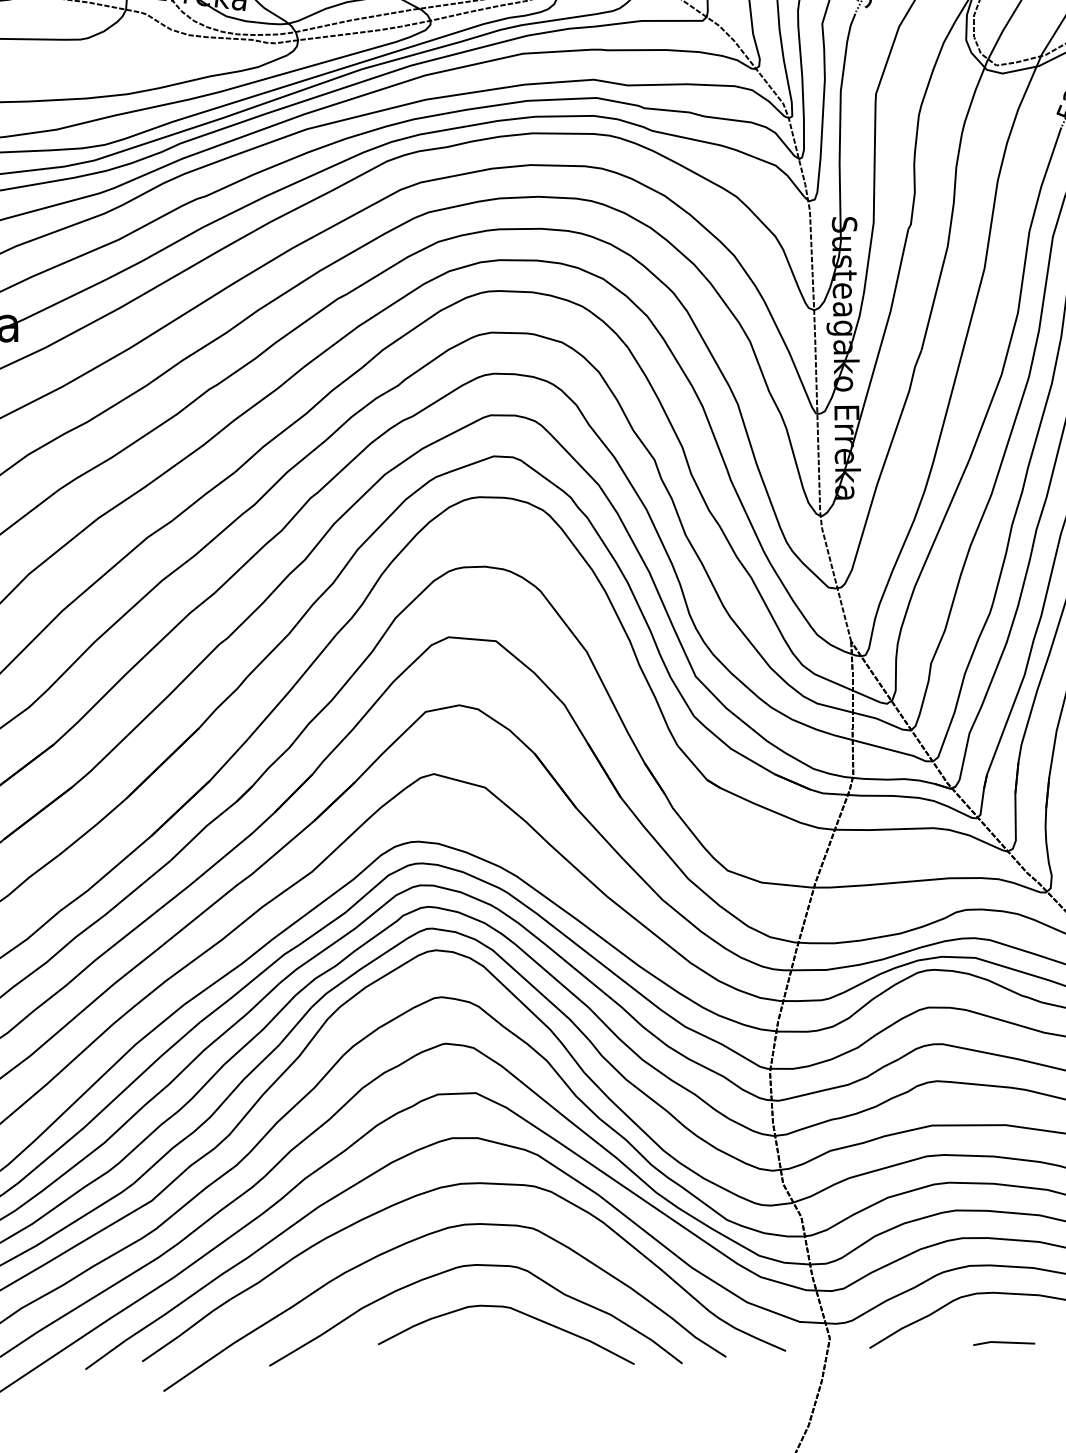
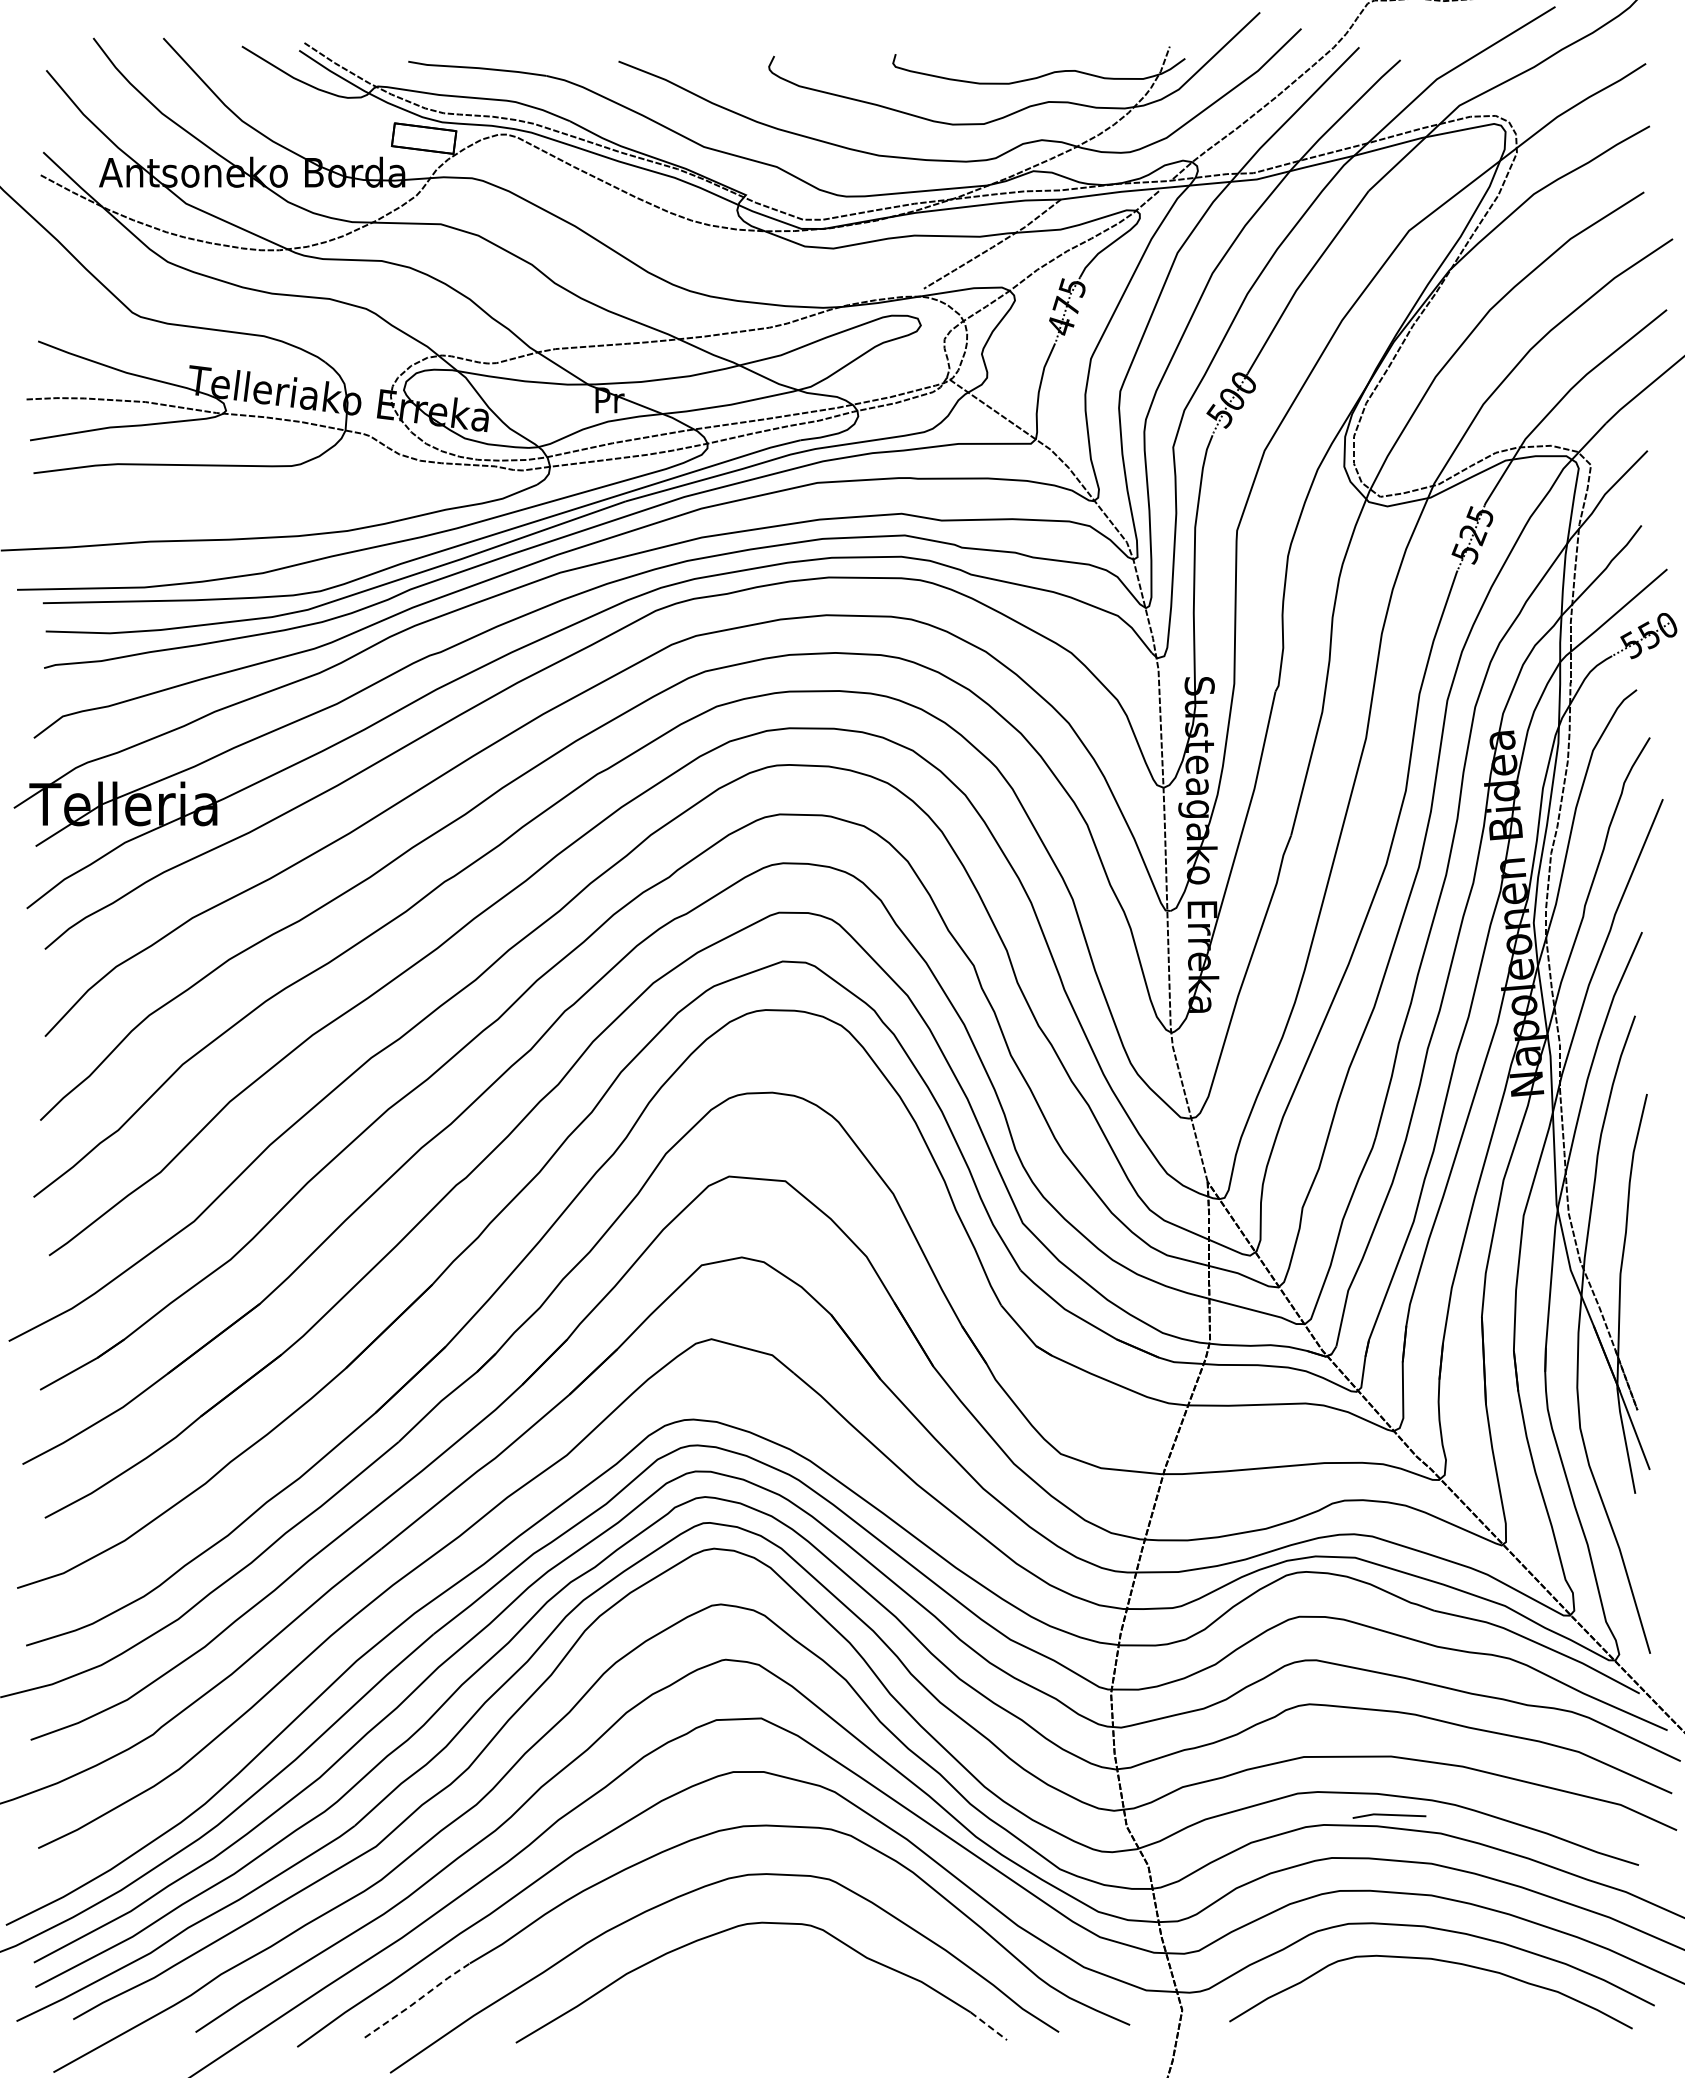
curve: (517, 1311) -> (810, 1978), removed
line: (186, 1330) -> (417, 2000), solid -> dashed
line: (1004, 1342) -> (1389, 1815), moved
line: (666, 1352) -> (988, 2026), solid -> dashed

